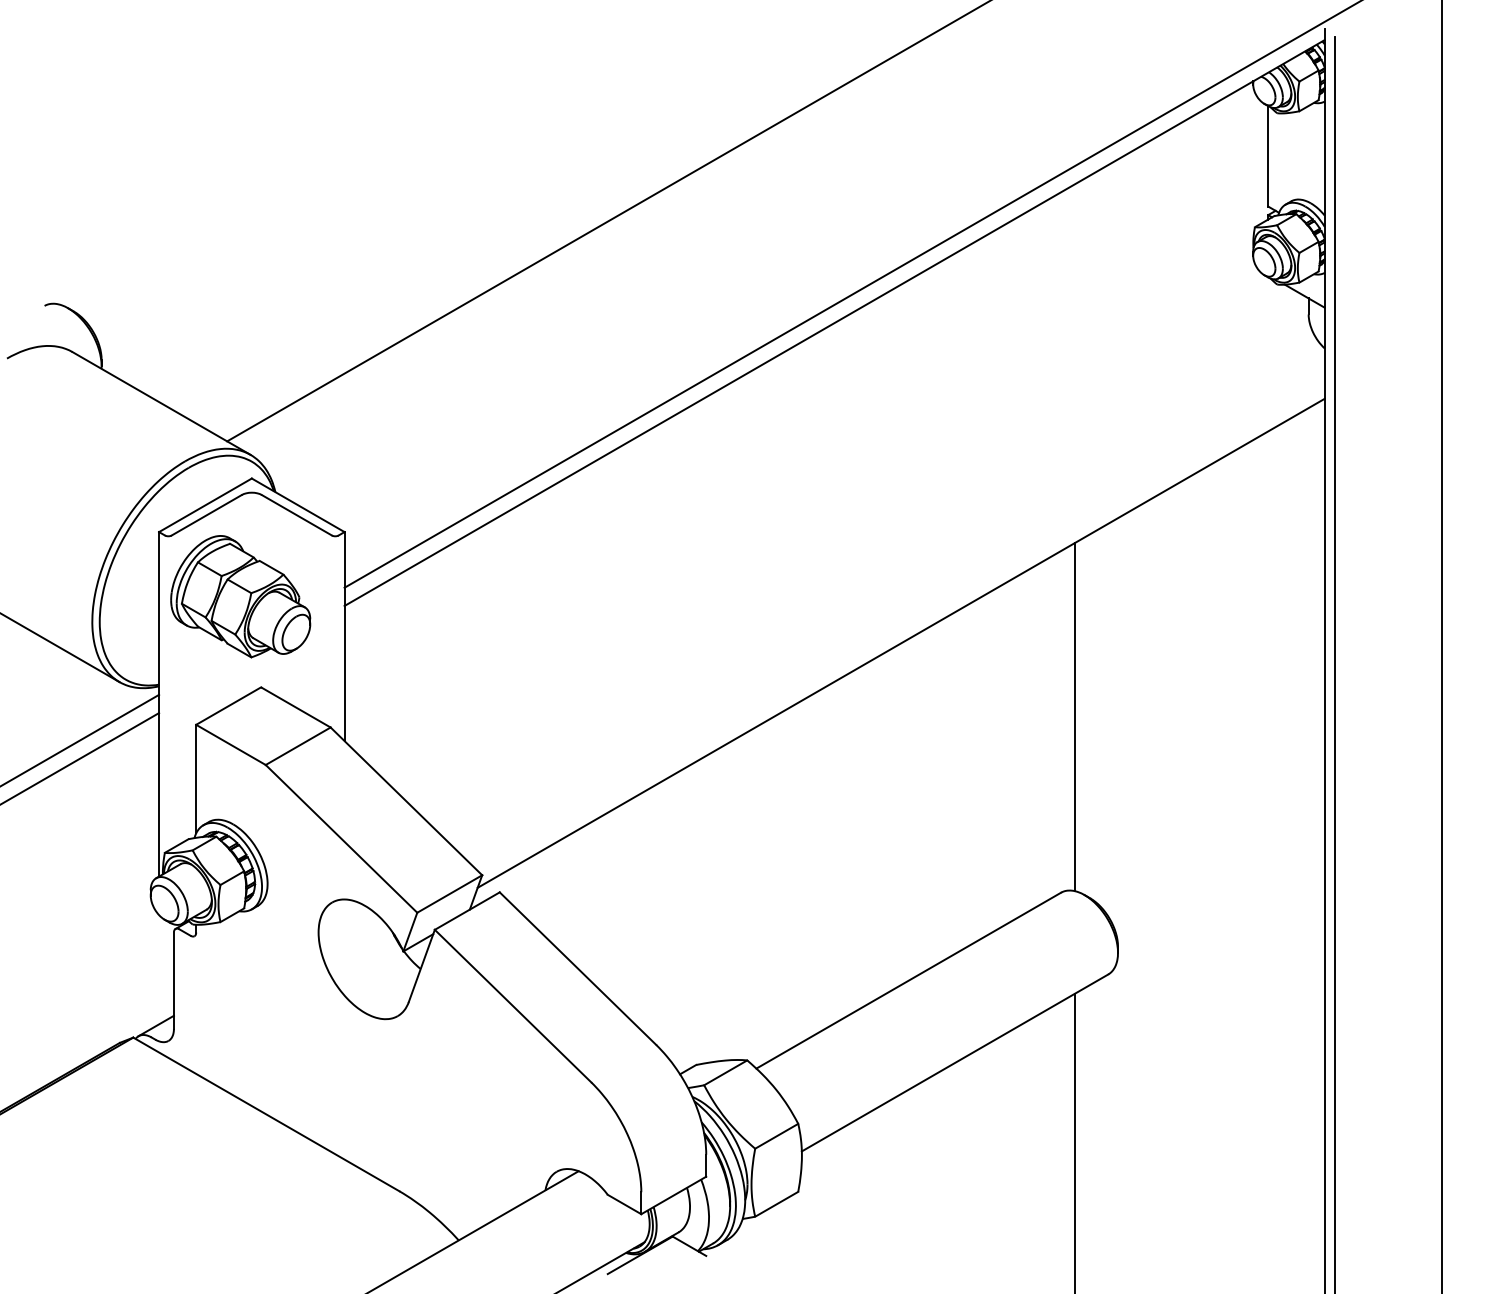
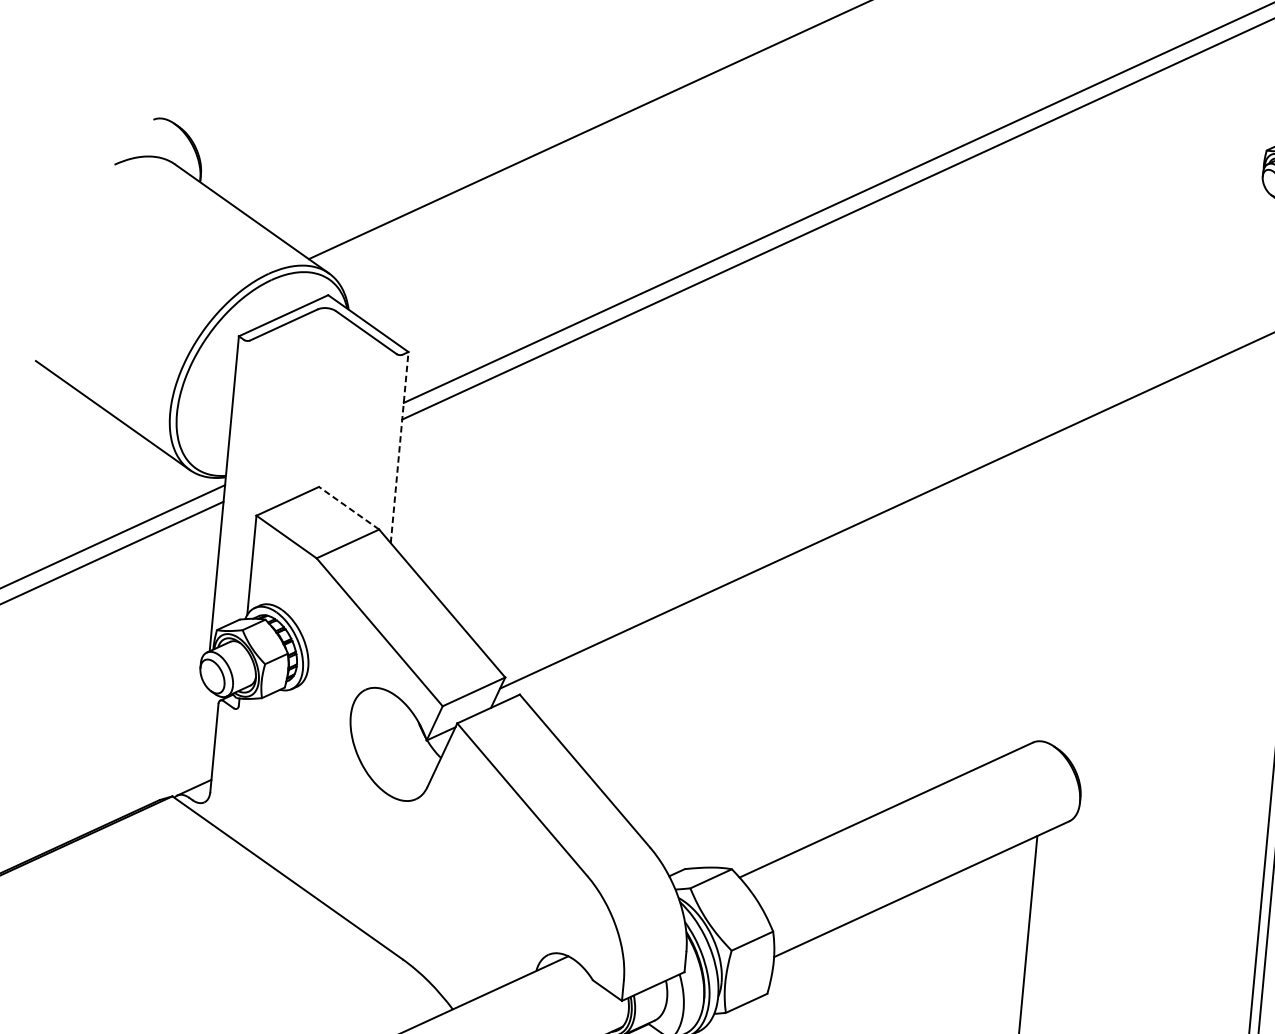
part: (240, 596) -> (307, 402), removed
line: (344, 636) -> (399, 447), solid -> dashed
line: (296, 707) -> (349, 508), solid -> dashed
line: (1075, 716) -> (1061, 582), removed

